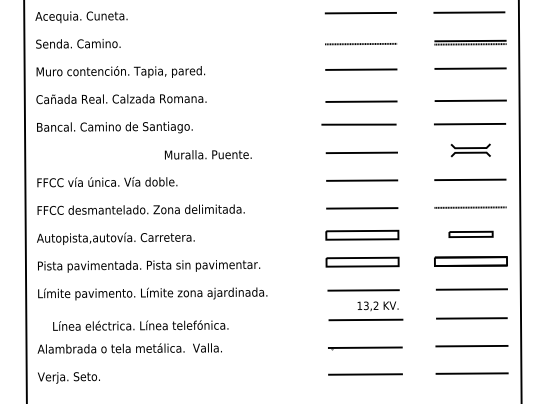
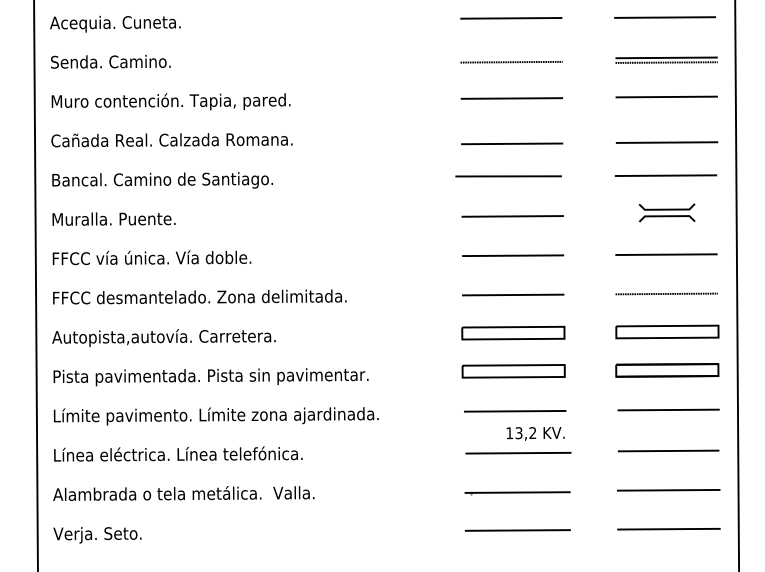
text: (207, 154) -> (113, 218), moved
part: (471, 234) -> (667, 331), size x1.67
text: (140, 325) -> (178, 453), moved

